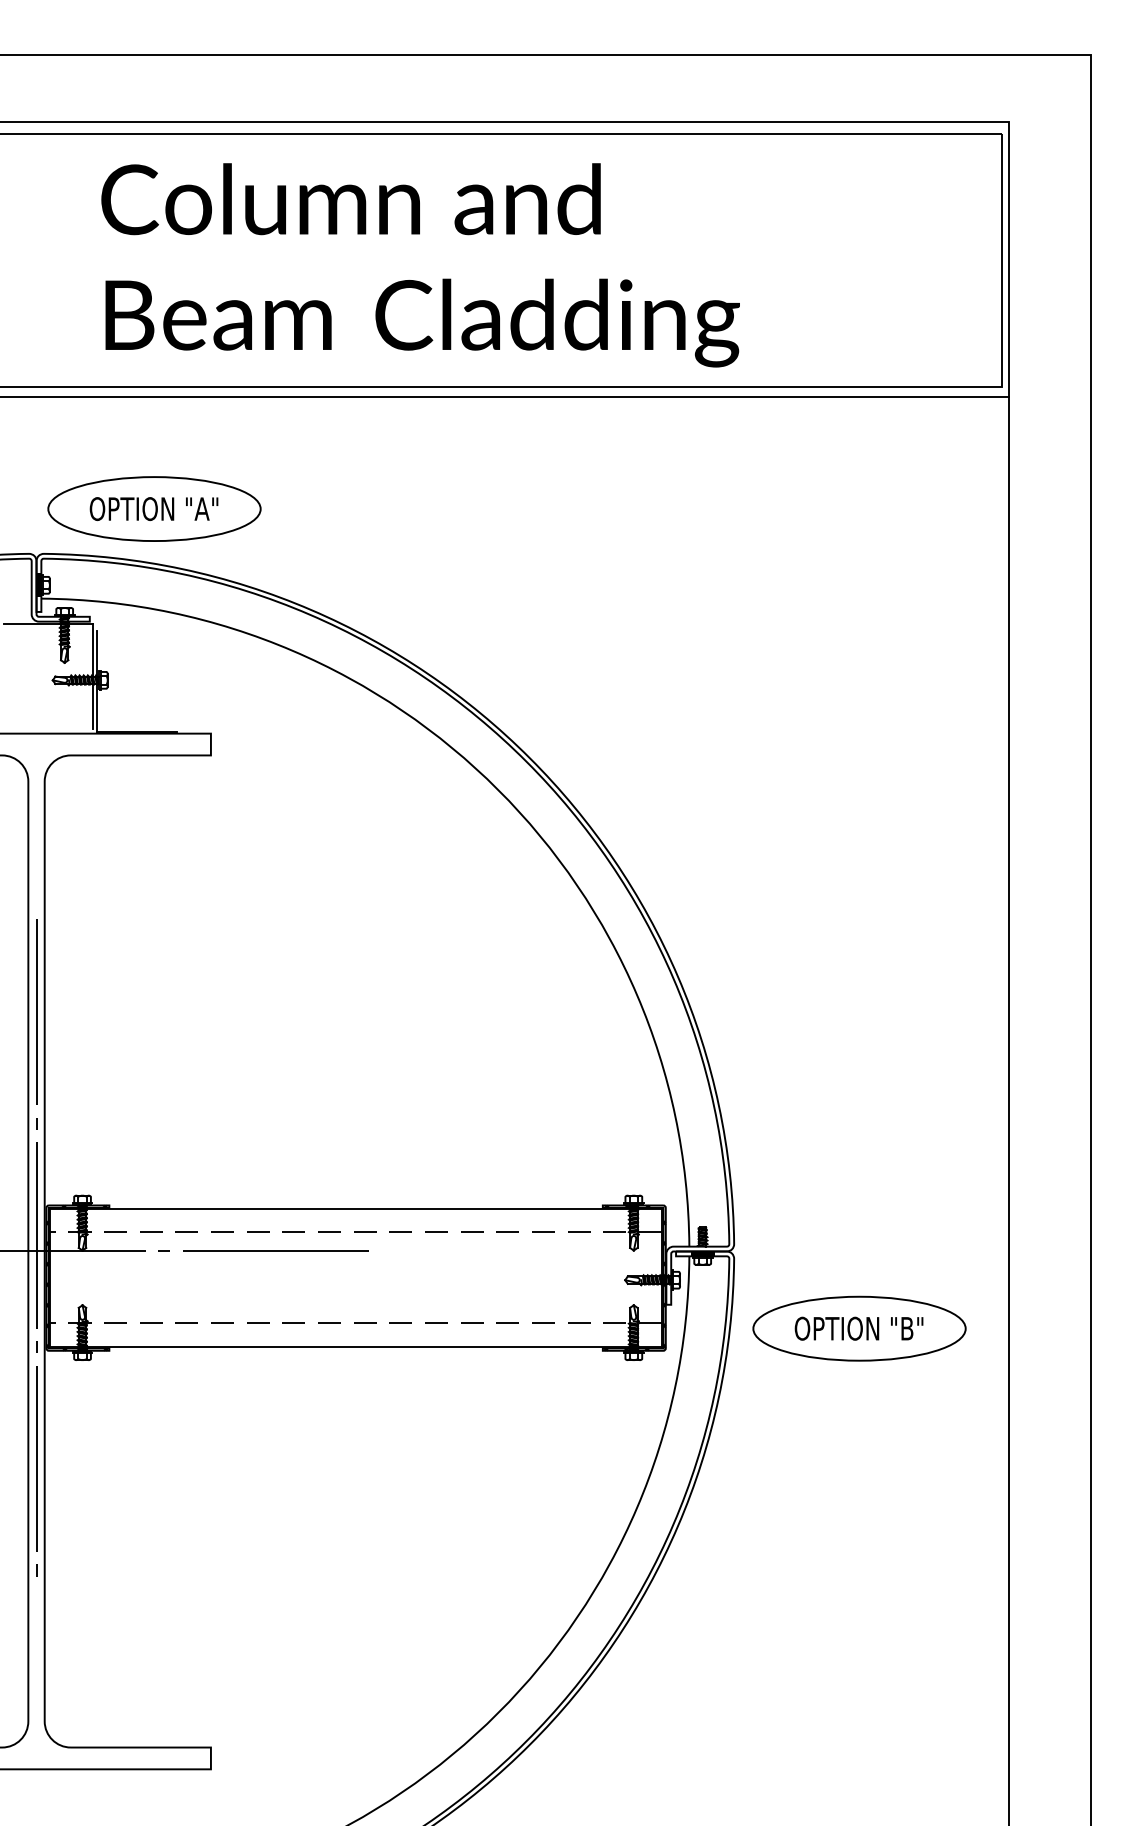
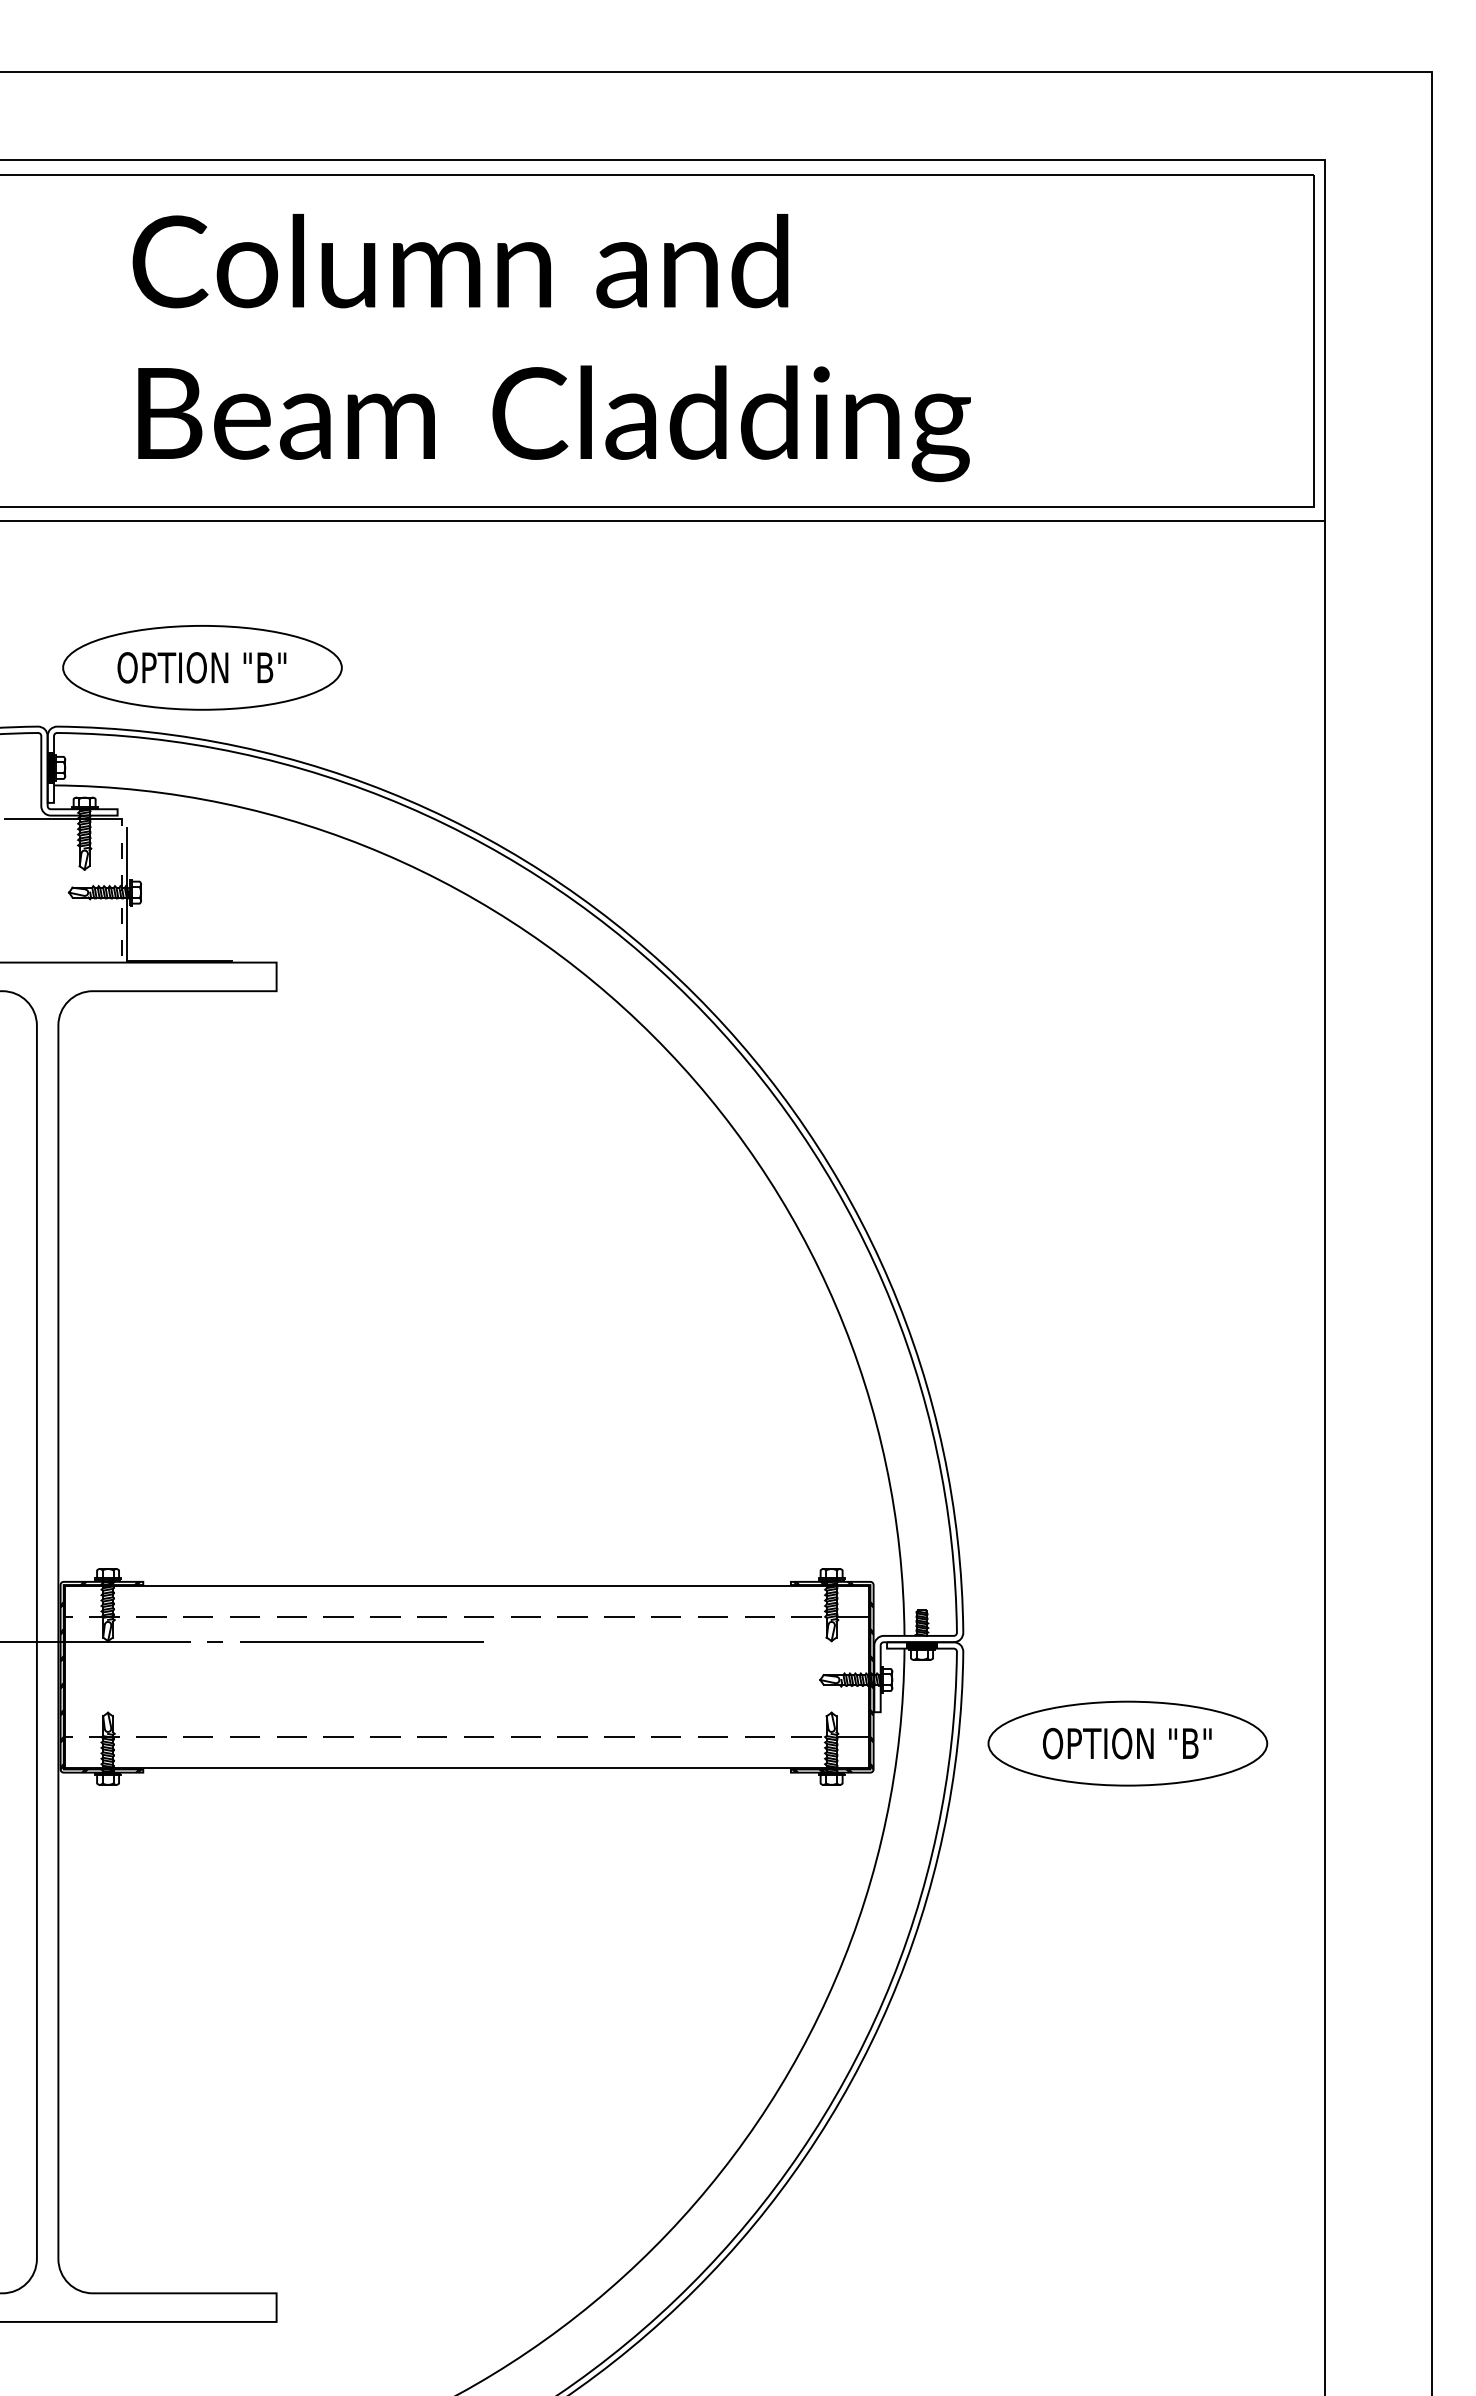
text: (201, 508) -> (264, 667), OPTION "A" -> OPTION "B"
line: (92, 676) -> (121, 887), solid -> dashed
line: (36, 1251) -> (47, 1642), removed

